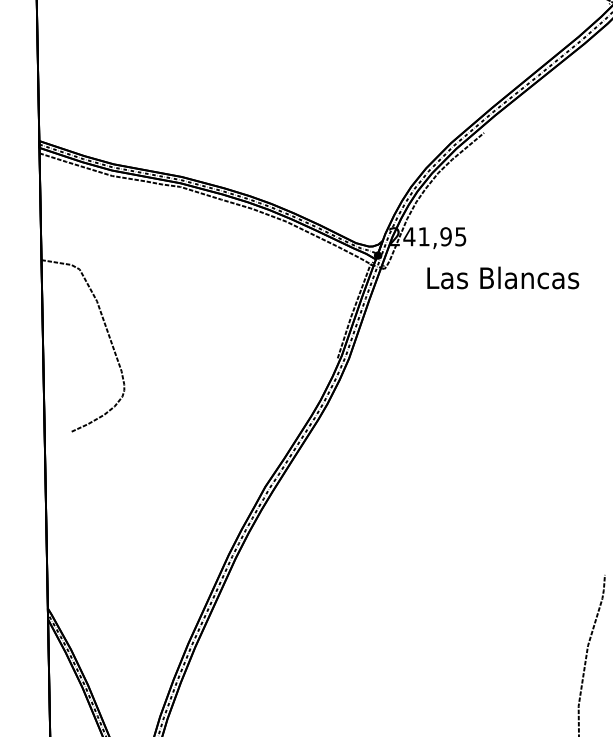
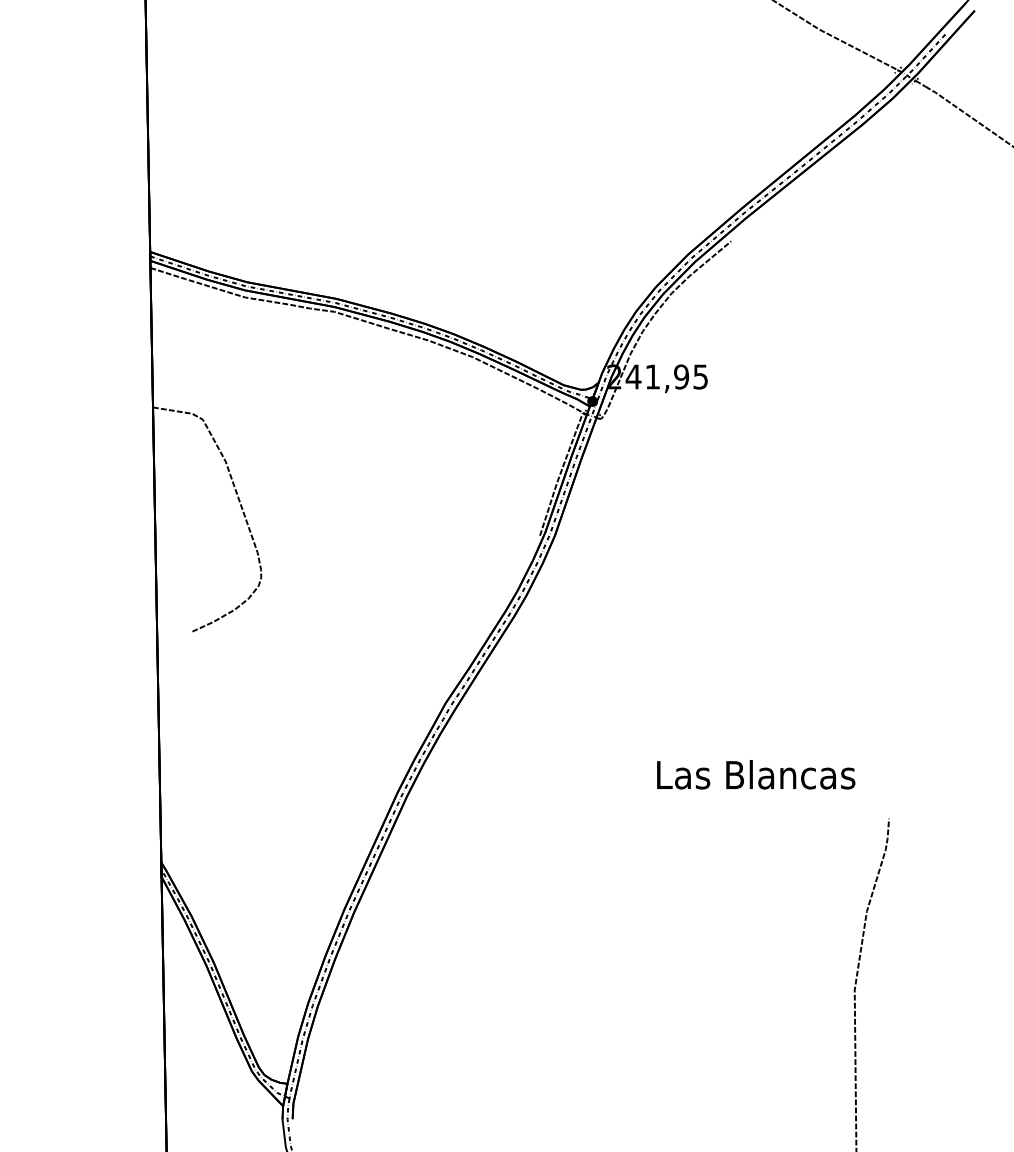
text: (503, 277) -> (756, 774), moved

